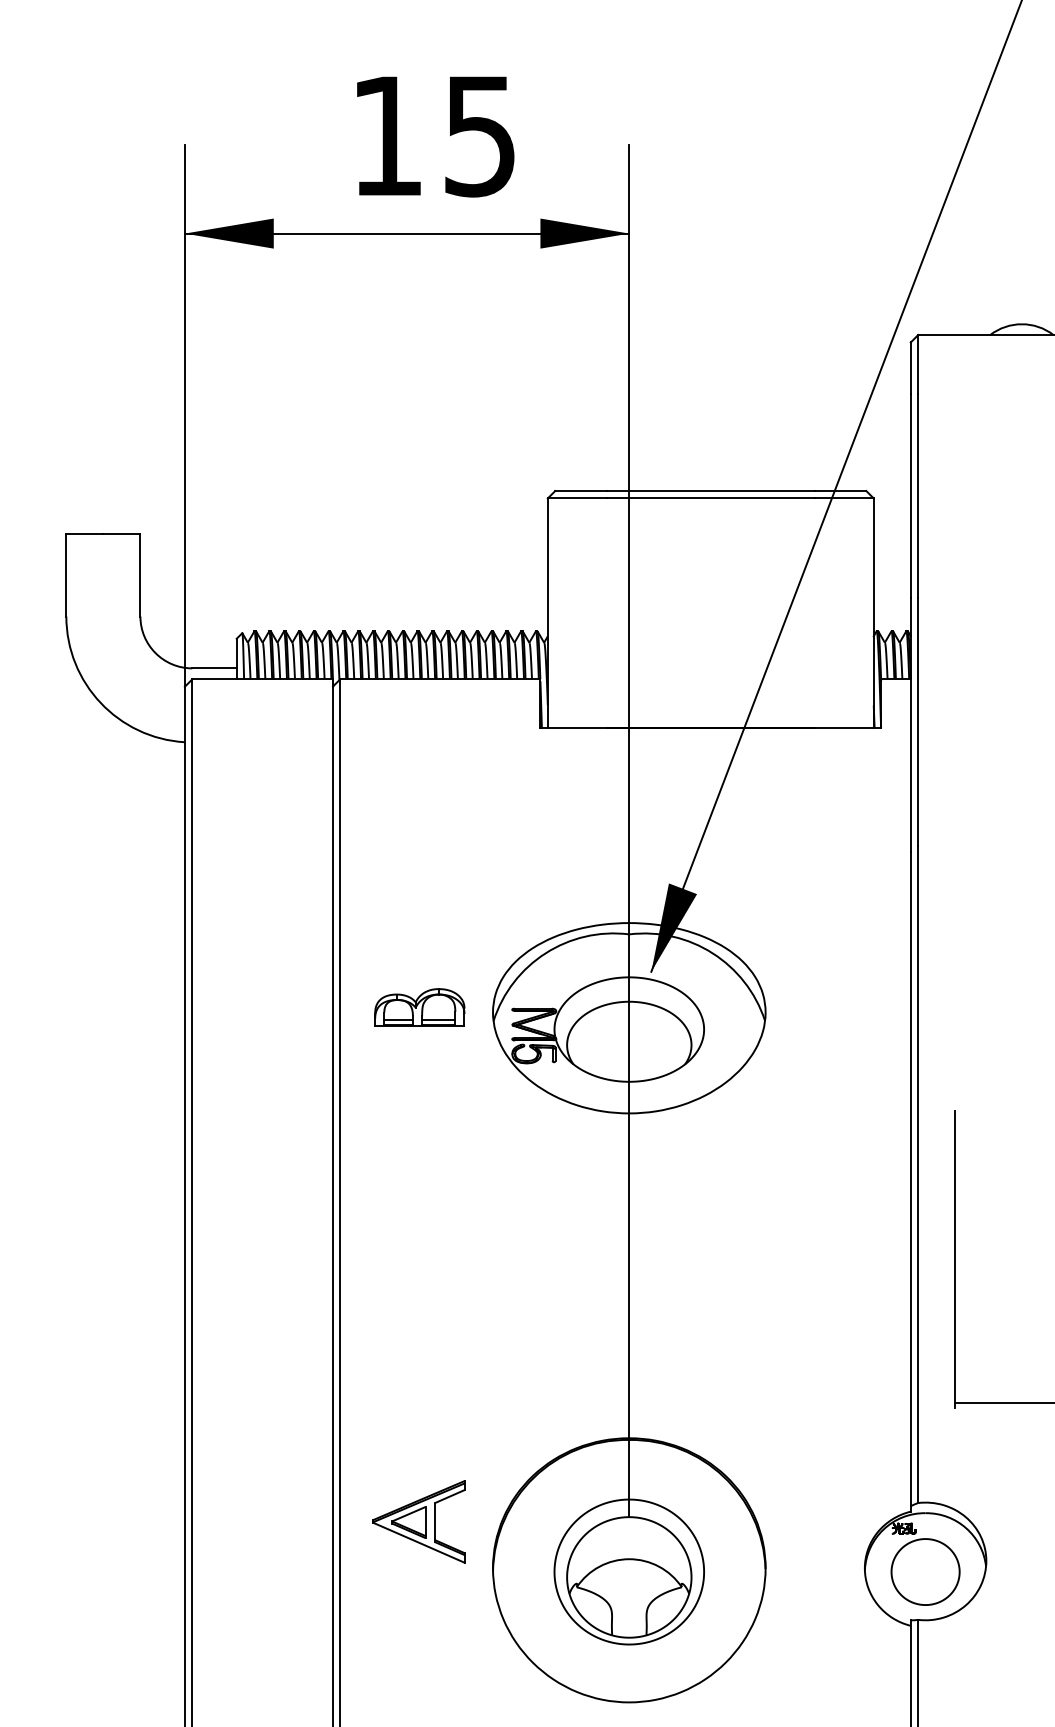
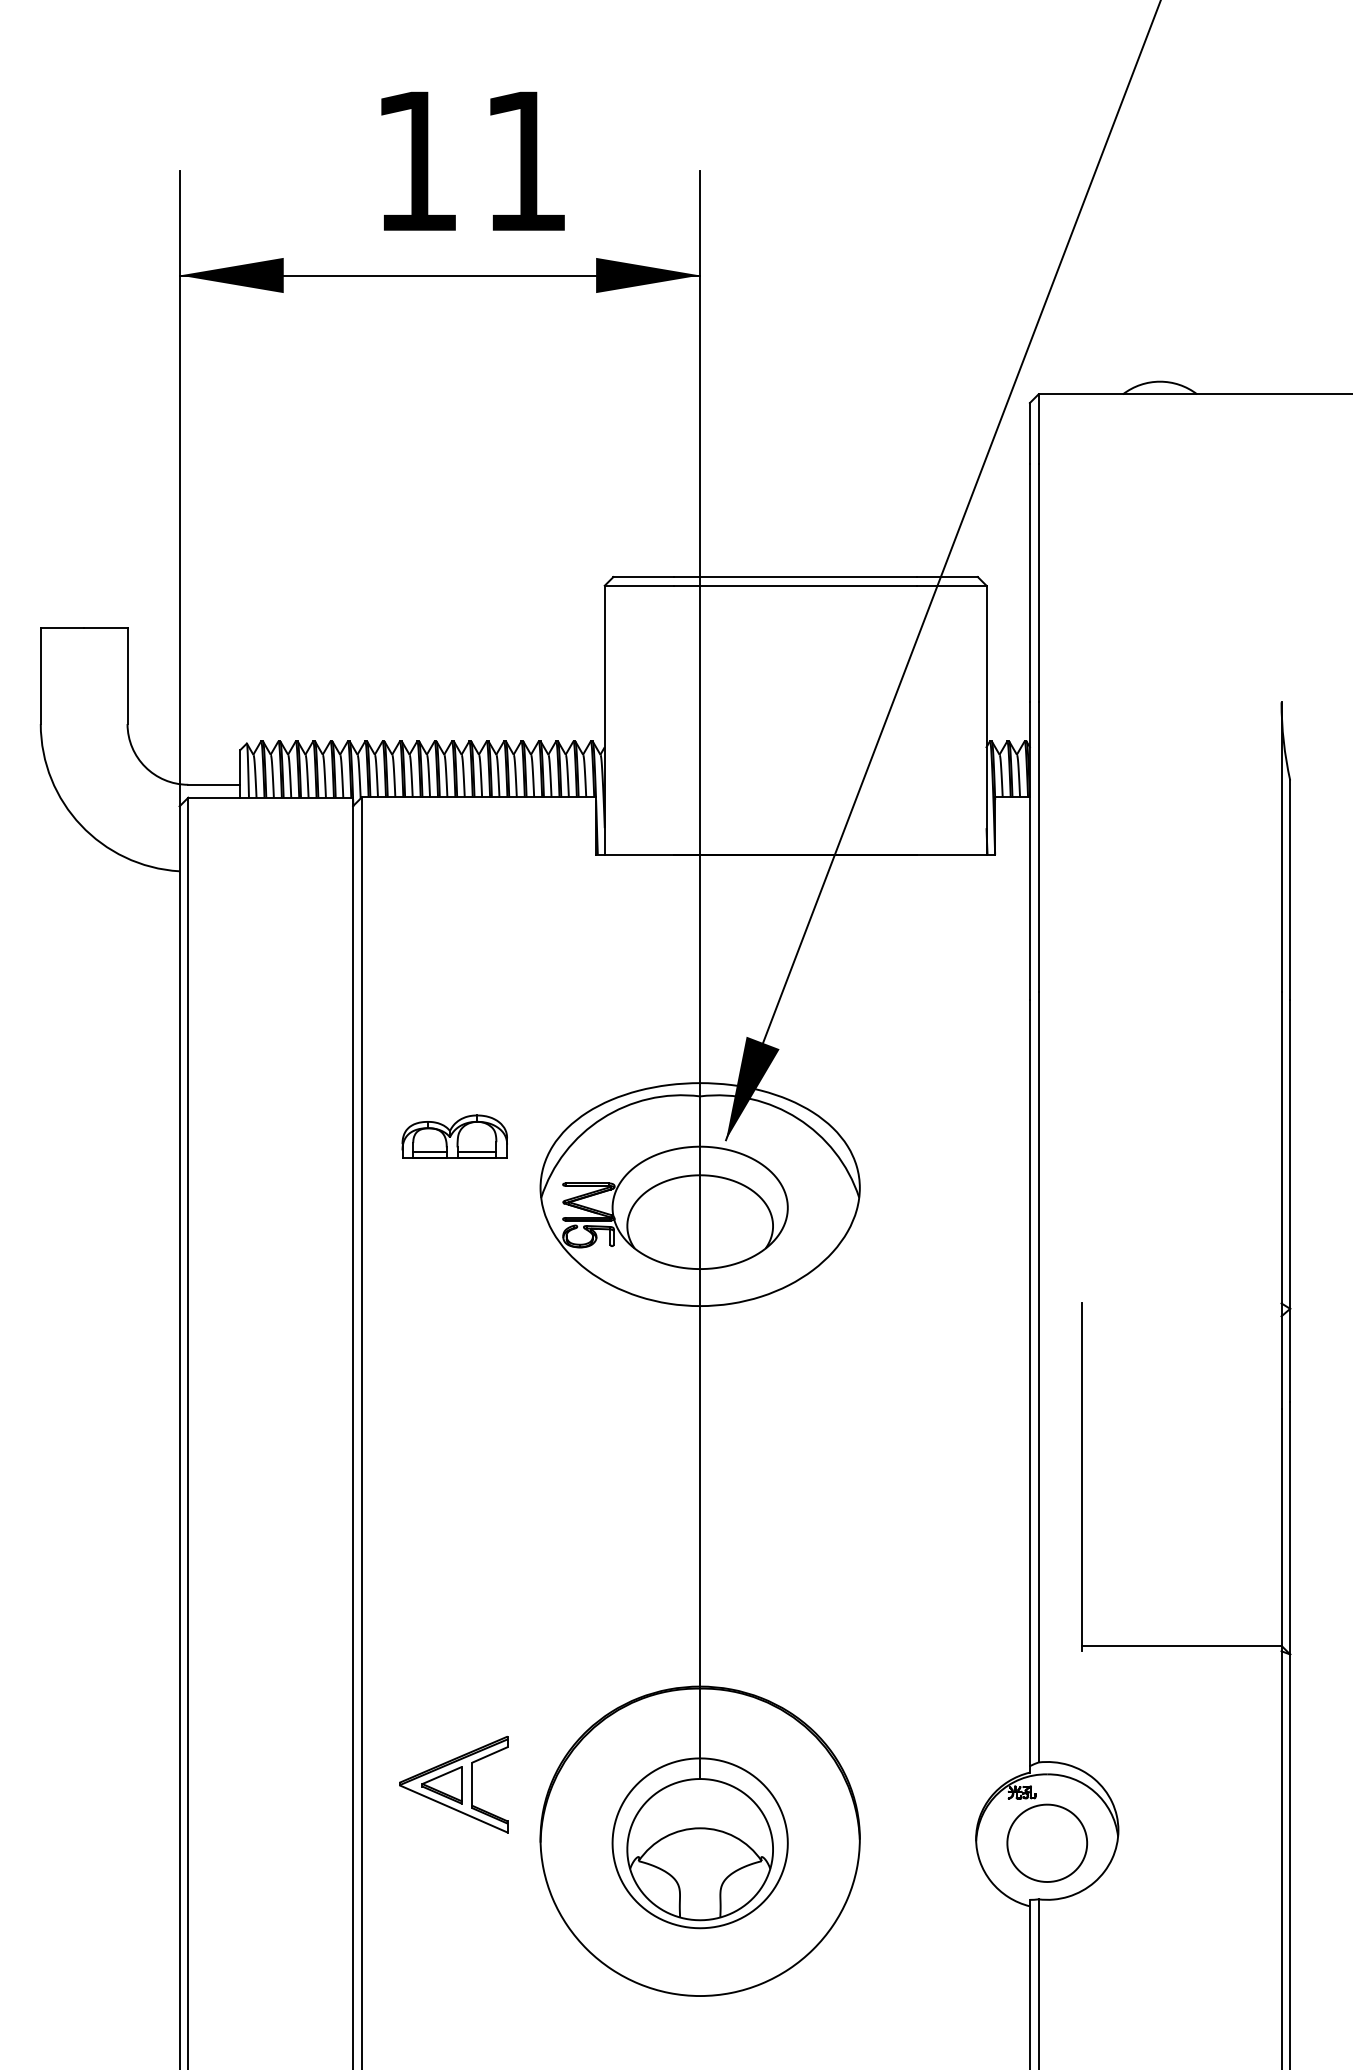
text: (479, 137) -> (524, 162), 15 -> 11
part: (419, 1007) -> (454, 1136), moved

